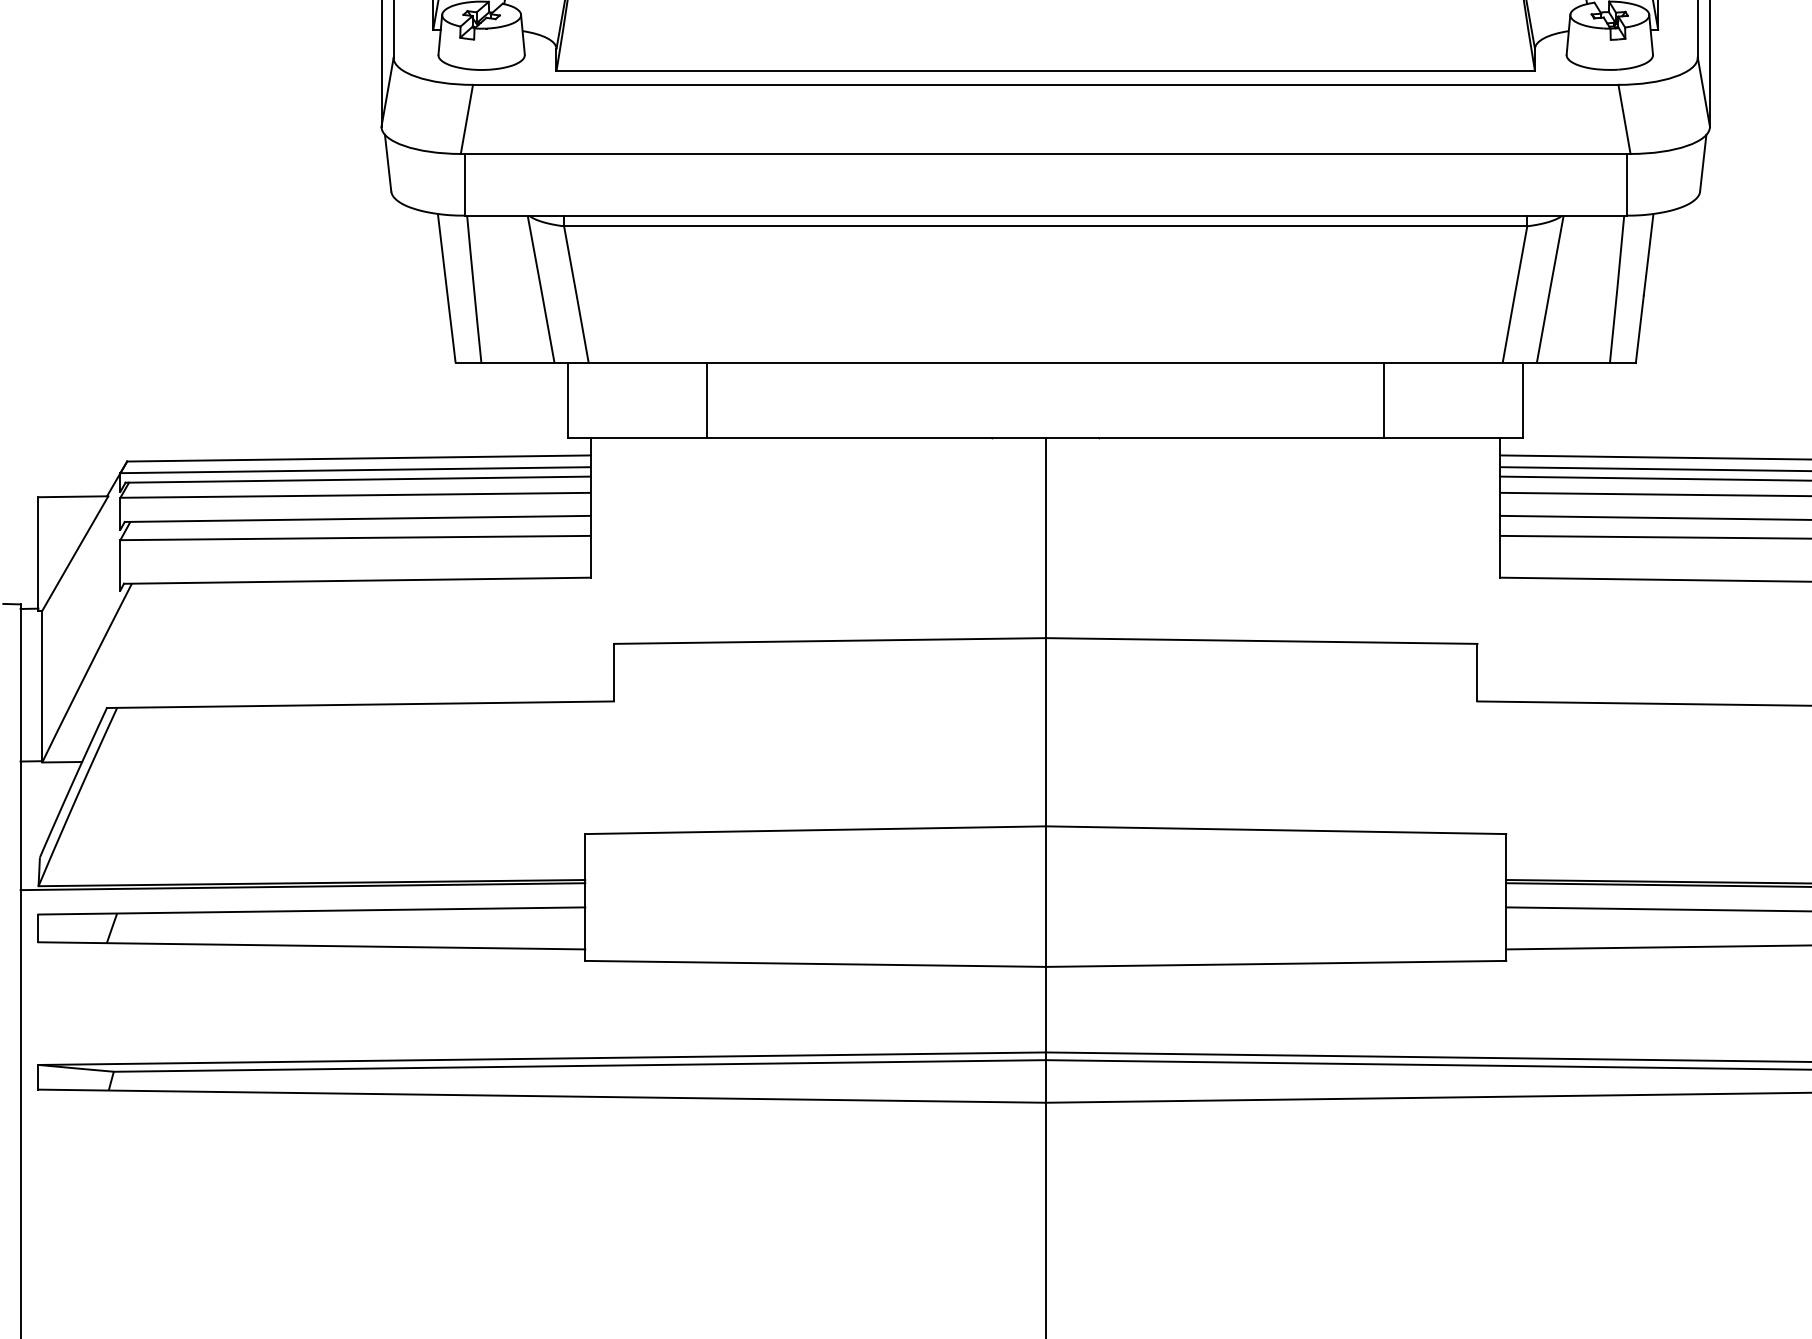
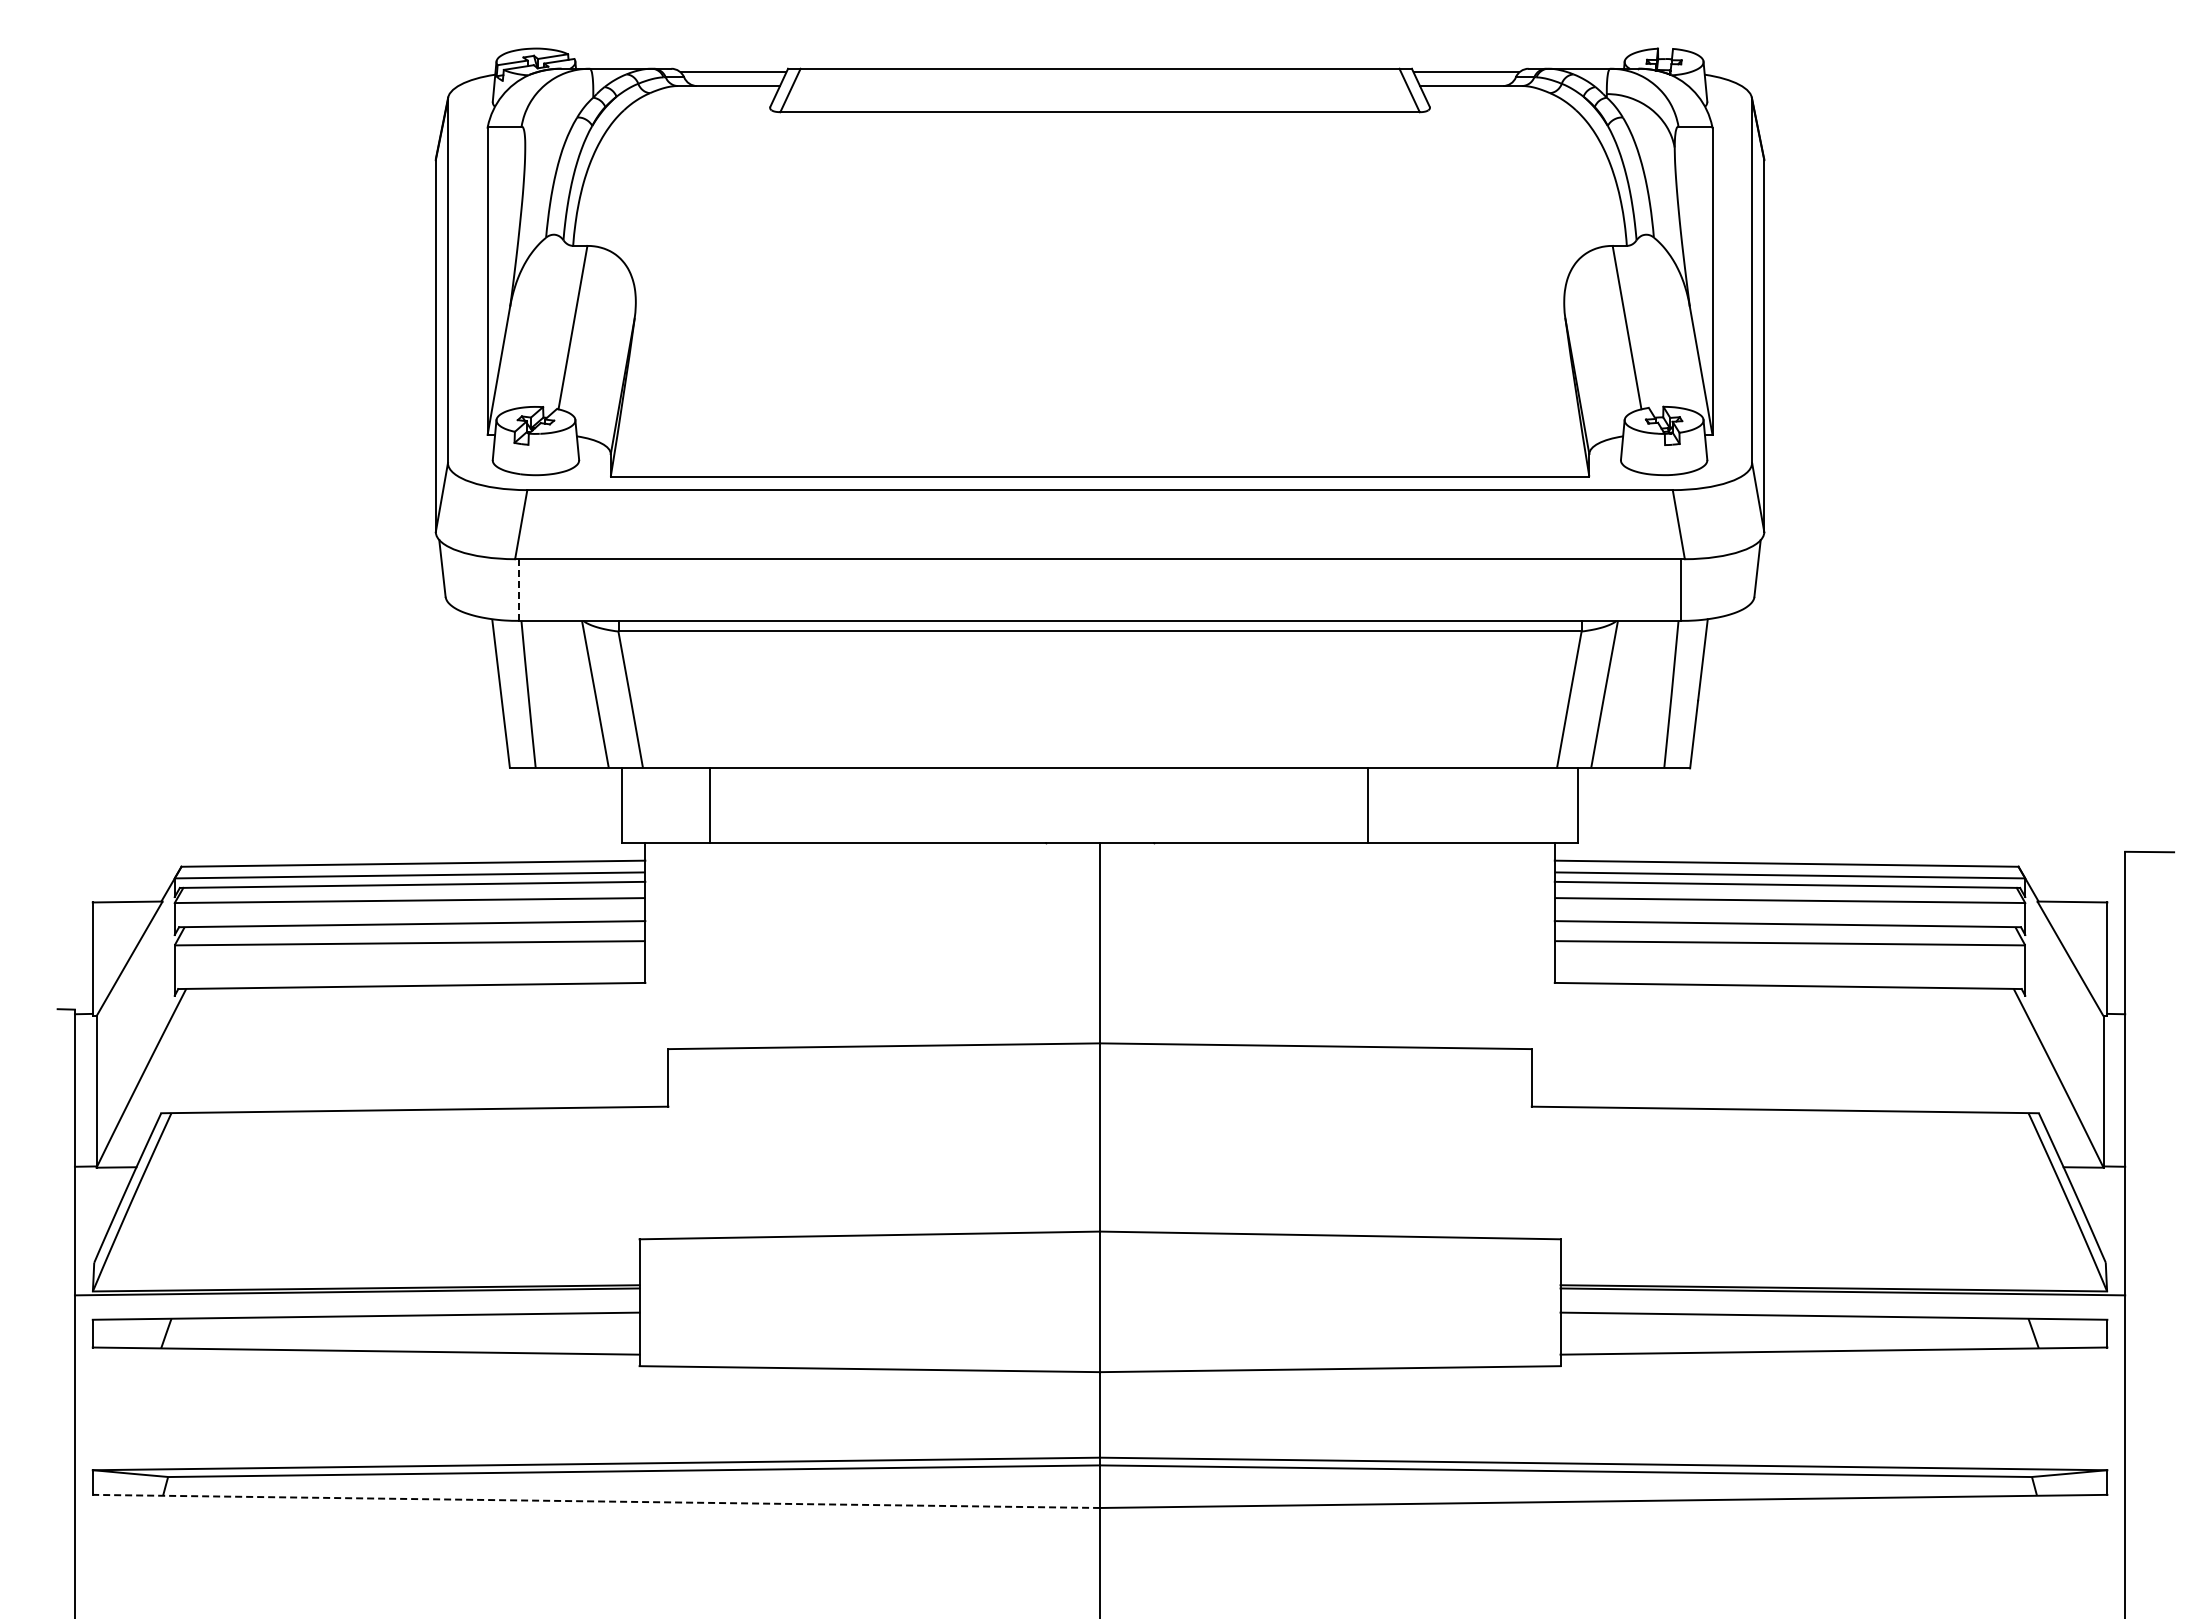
line: (464, 185) -> (518, 590), solid -> dashed
line: (707, 400) -> (709, 805), moved
line: (1384, 400) -> (1367, 805), moved
line: (542, 1096) -> (596, 1501), solid -> dashed

